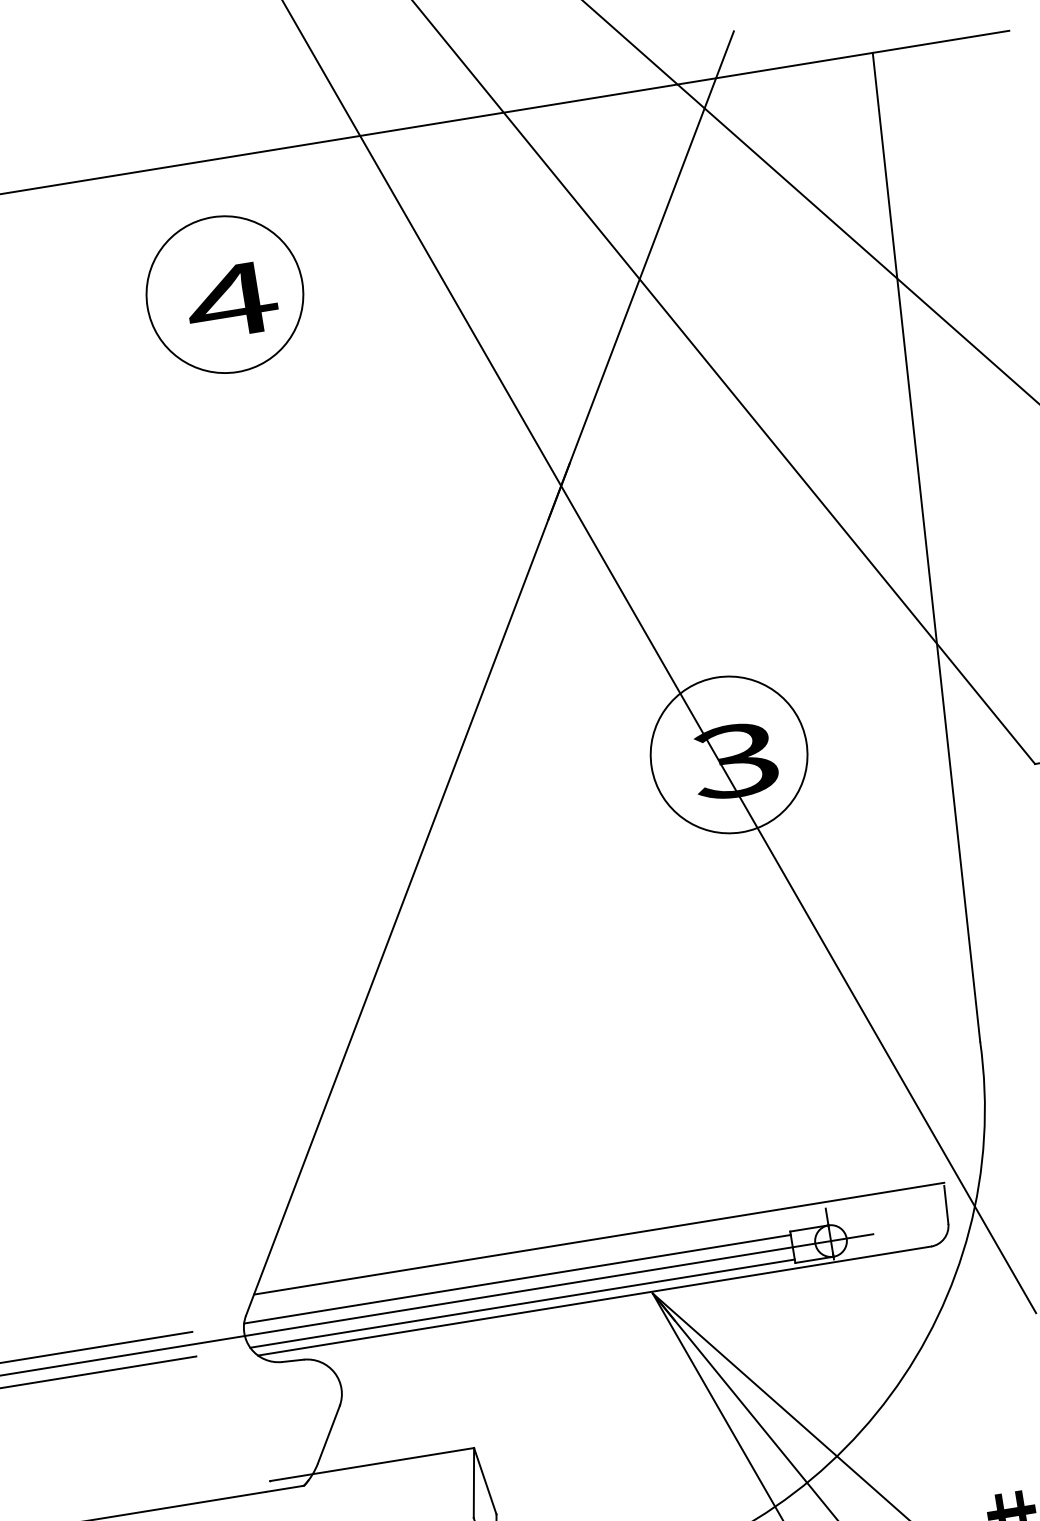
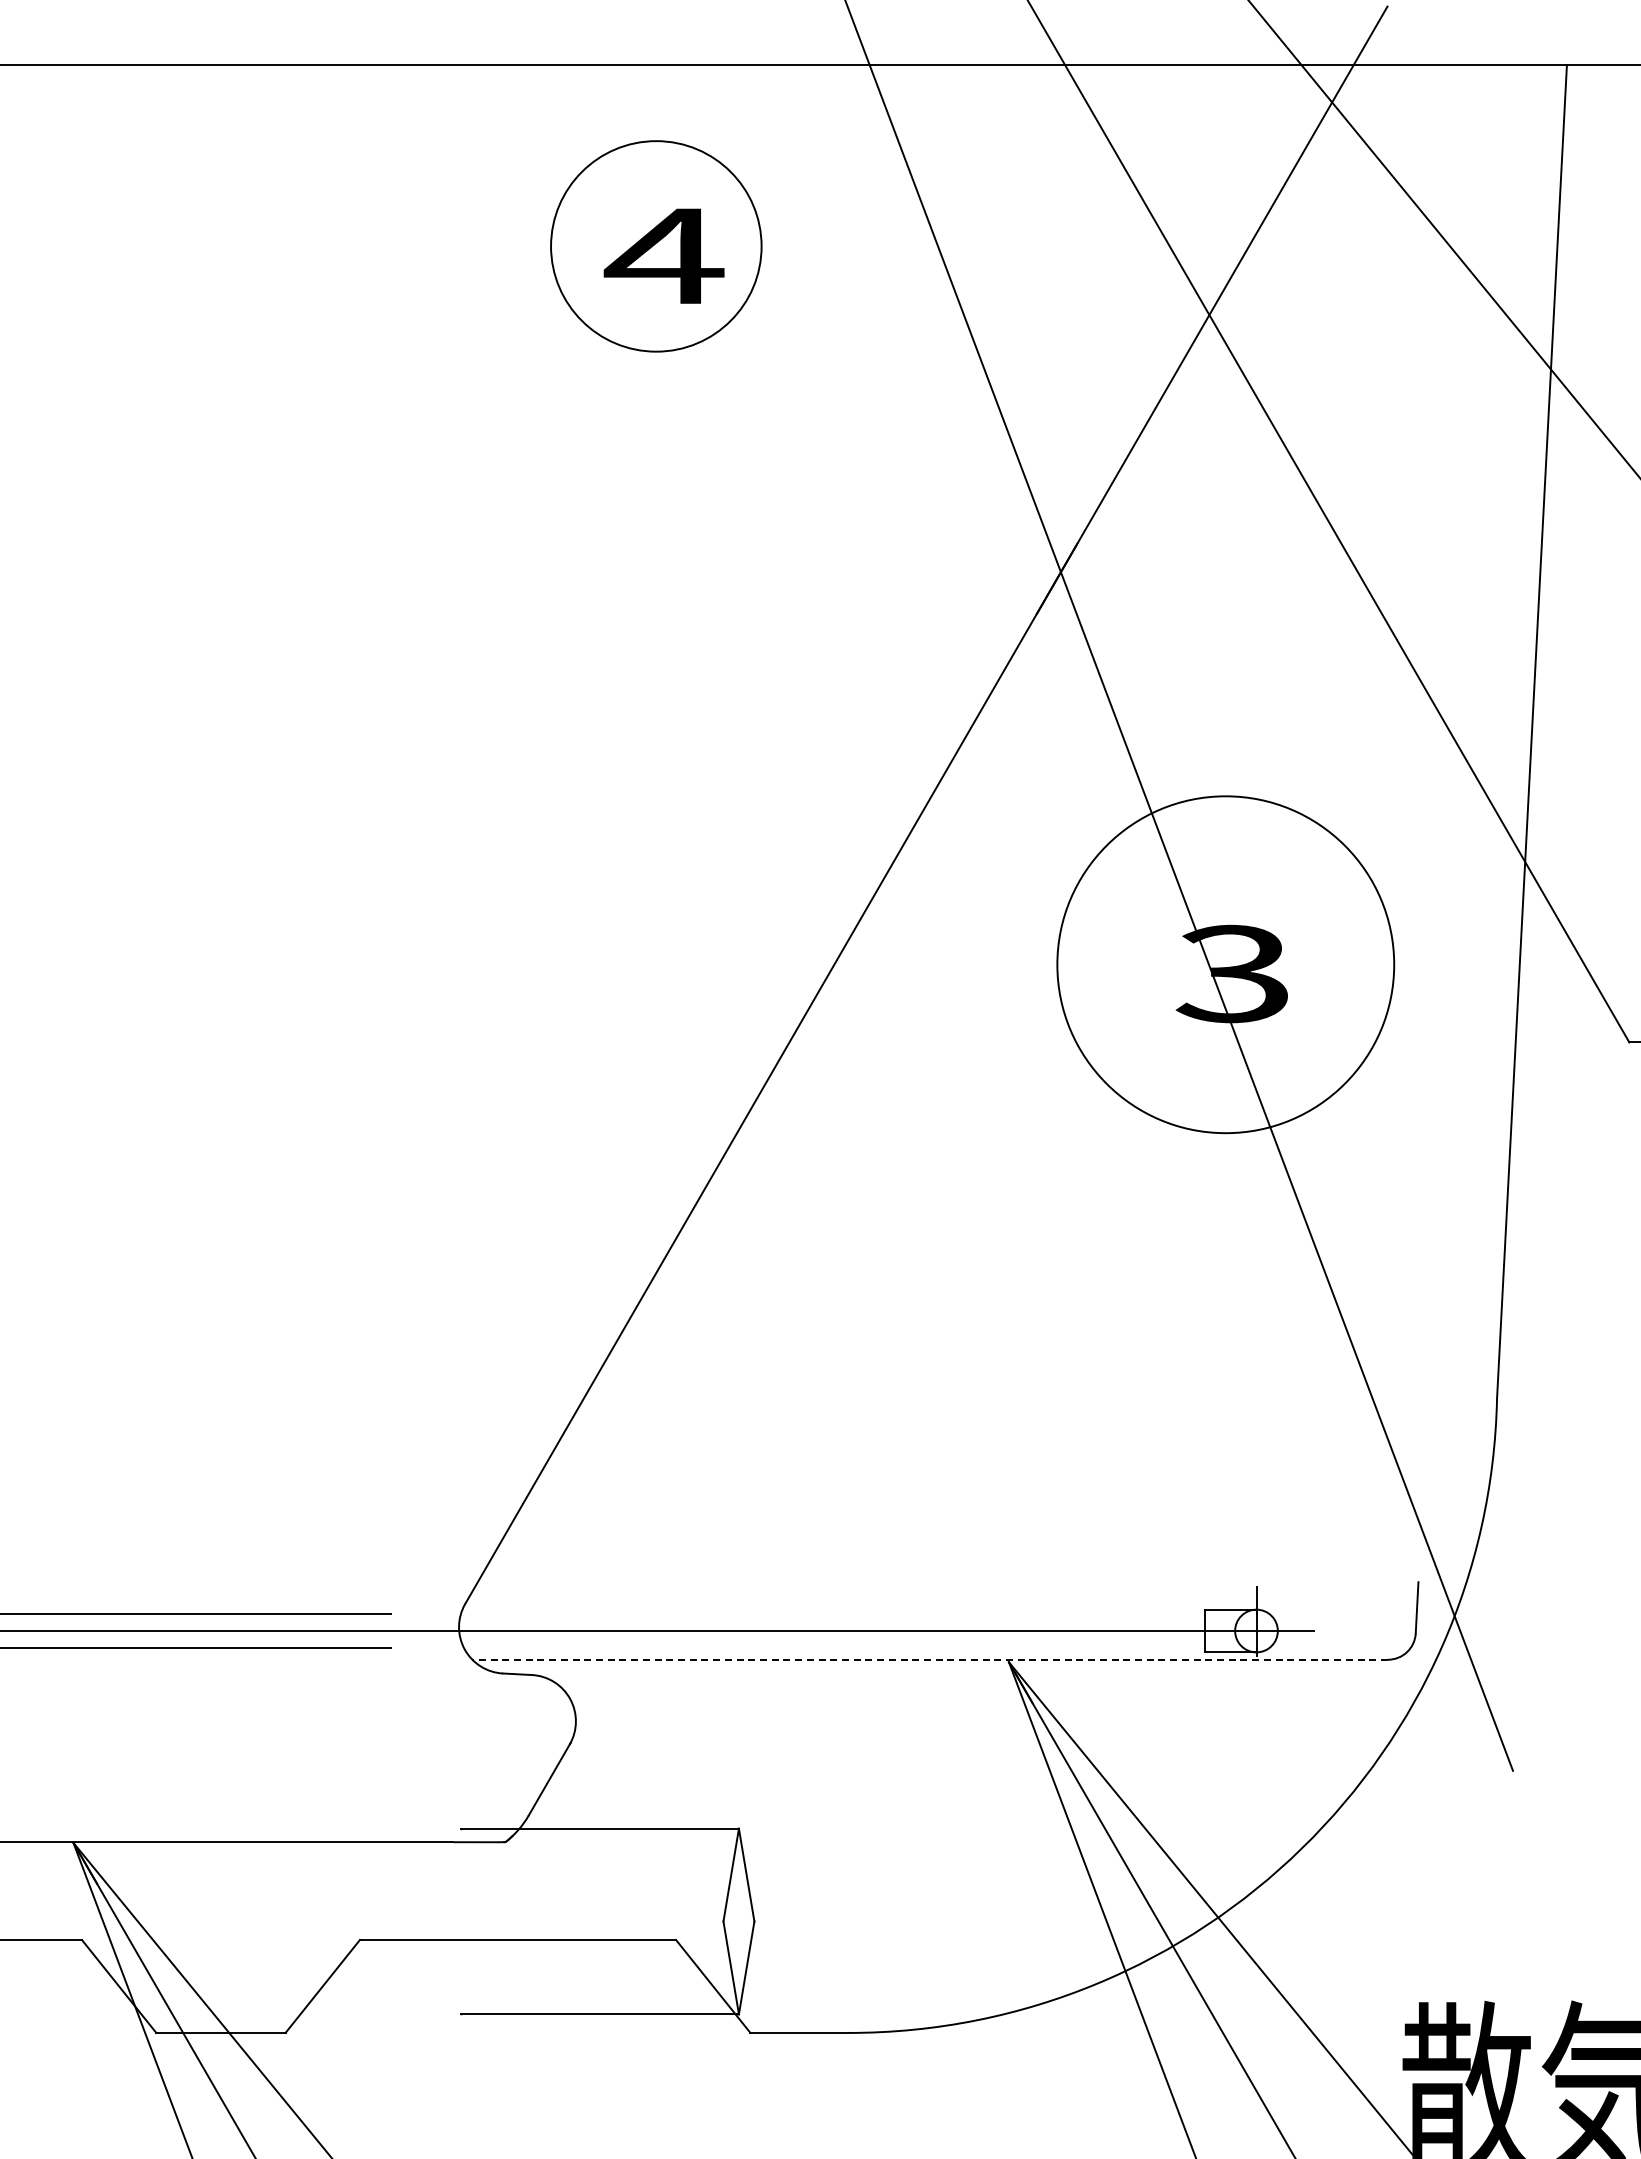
circle: (728, 754) -> (1225, 964), size x1.6
line: (599, 1239) -> (949, 1578), removed
line: (517, 1279) -> (832, 1614), removed
line: (594, 1300) -> (930, 1659), solid -> dashed
line: (522, 1303) -> (833, 1647), removed

